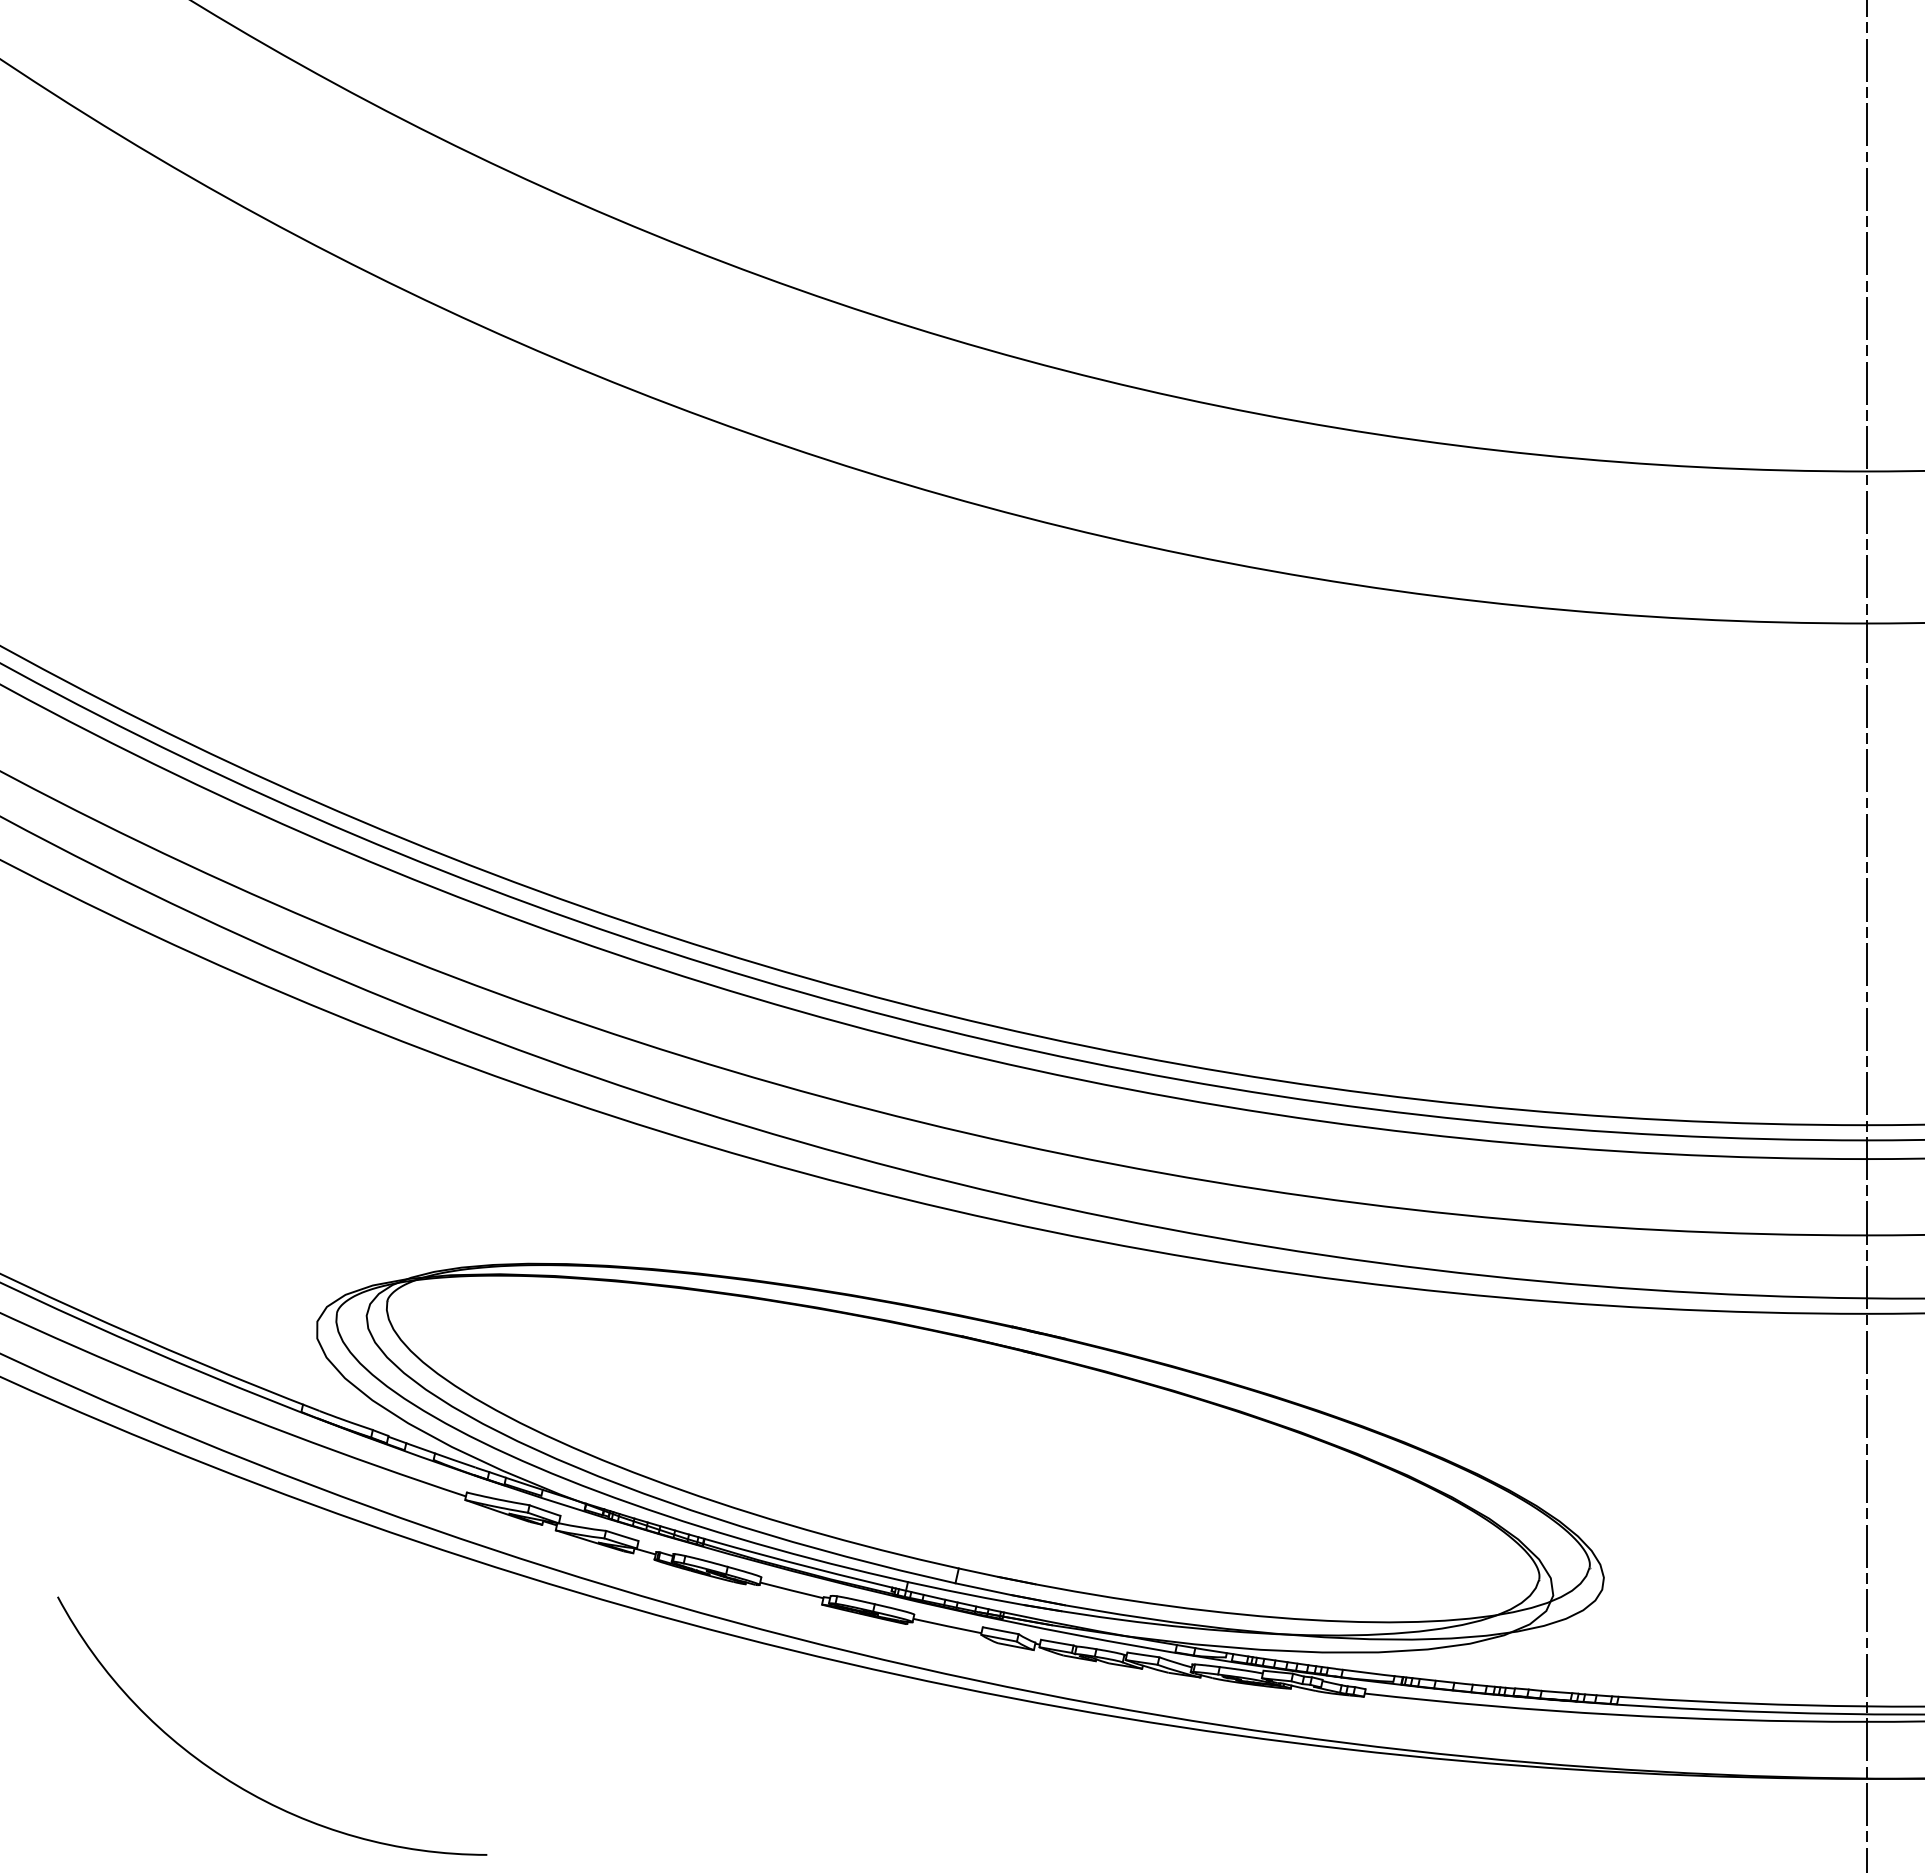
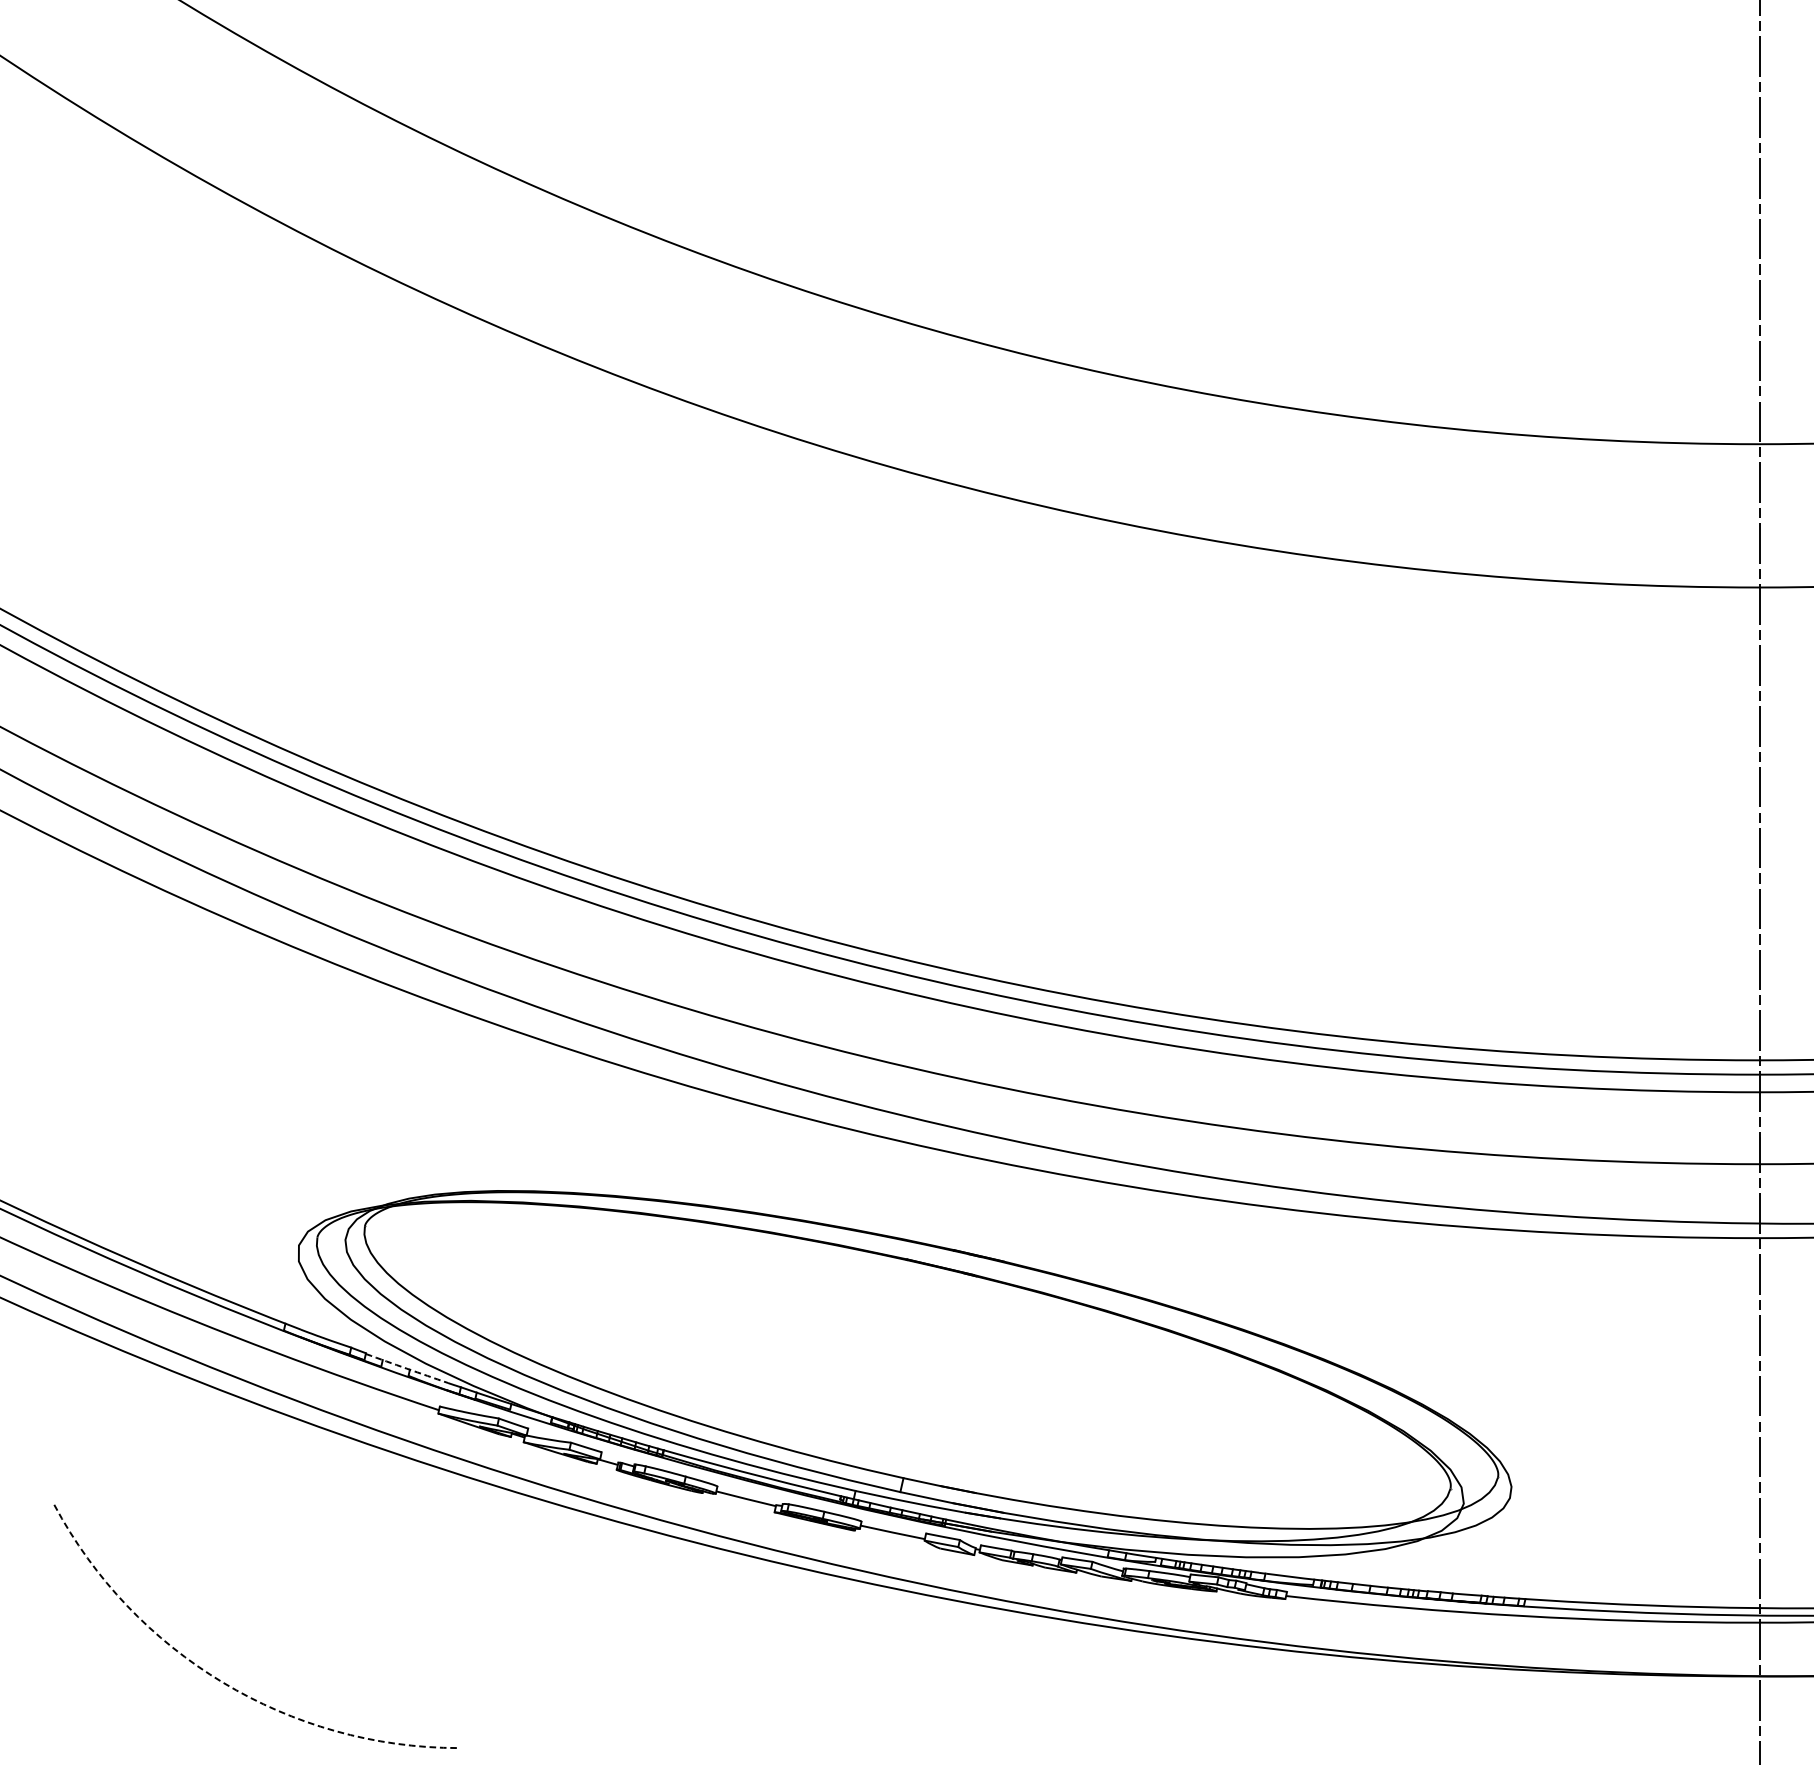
arc: (431, 1452) -> (406, 1368), solid -> dashed
arc: (236, 1785) -> (222, 1682), solid -> dashed

